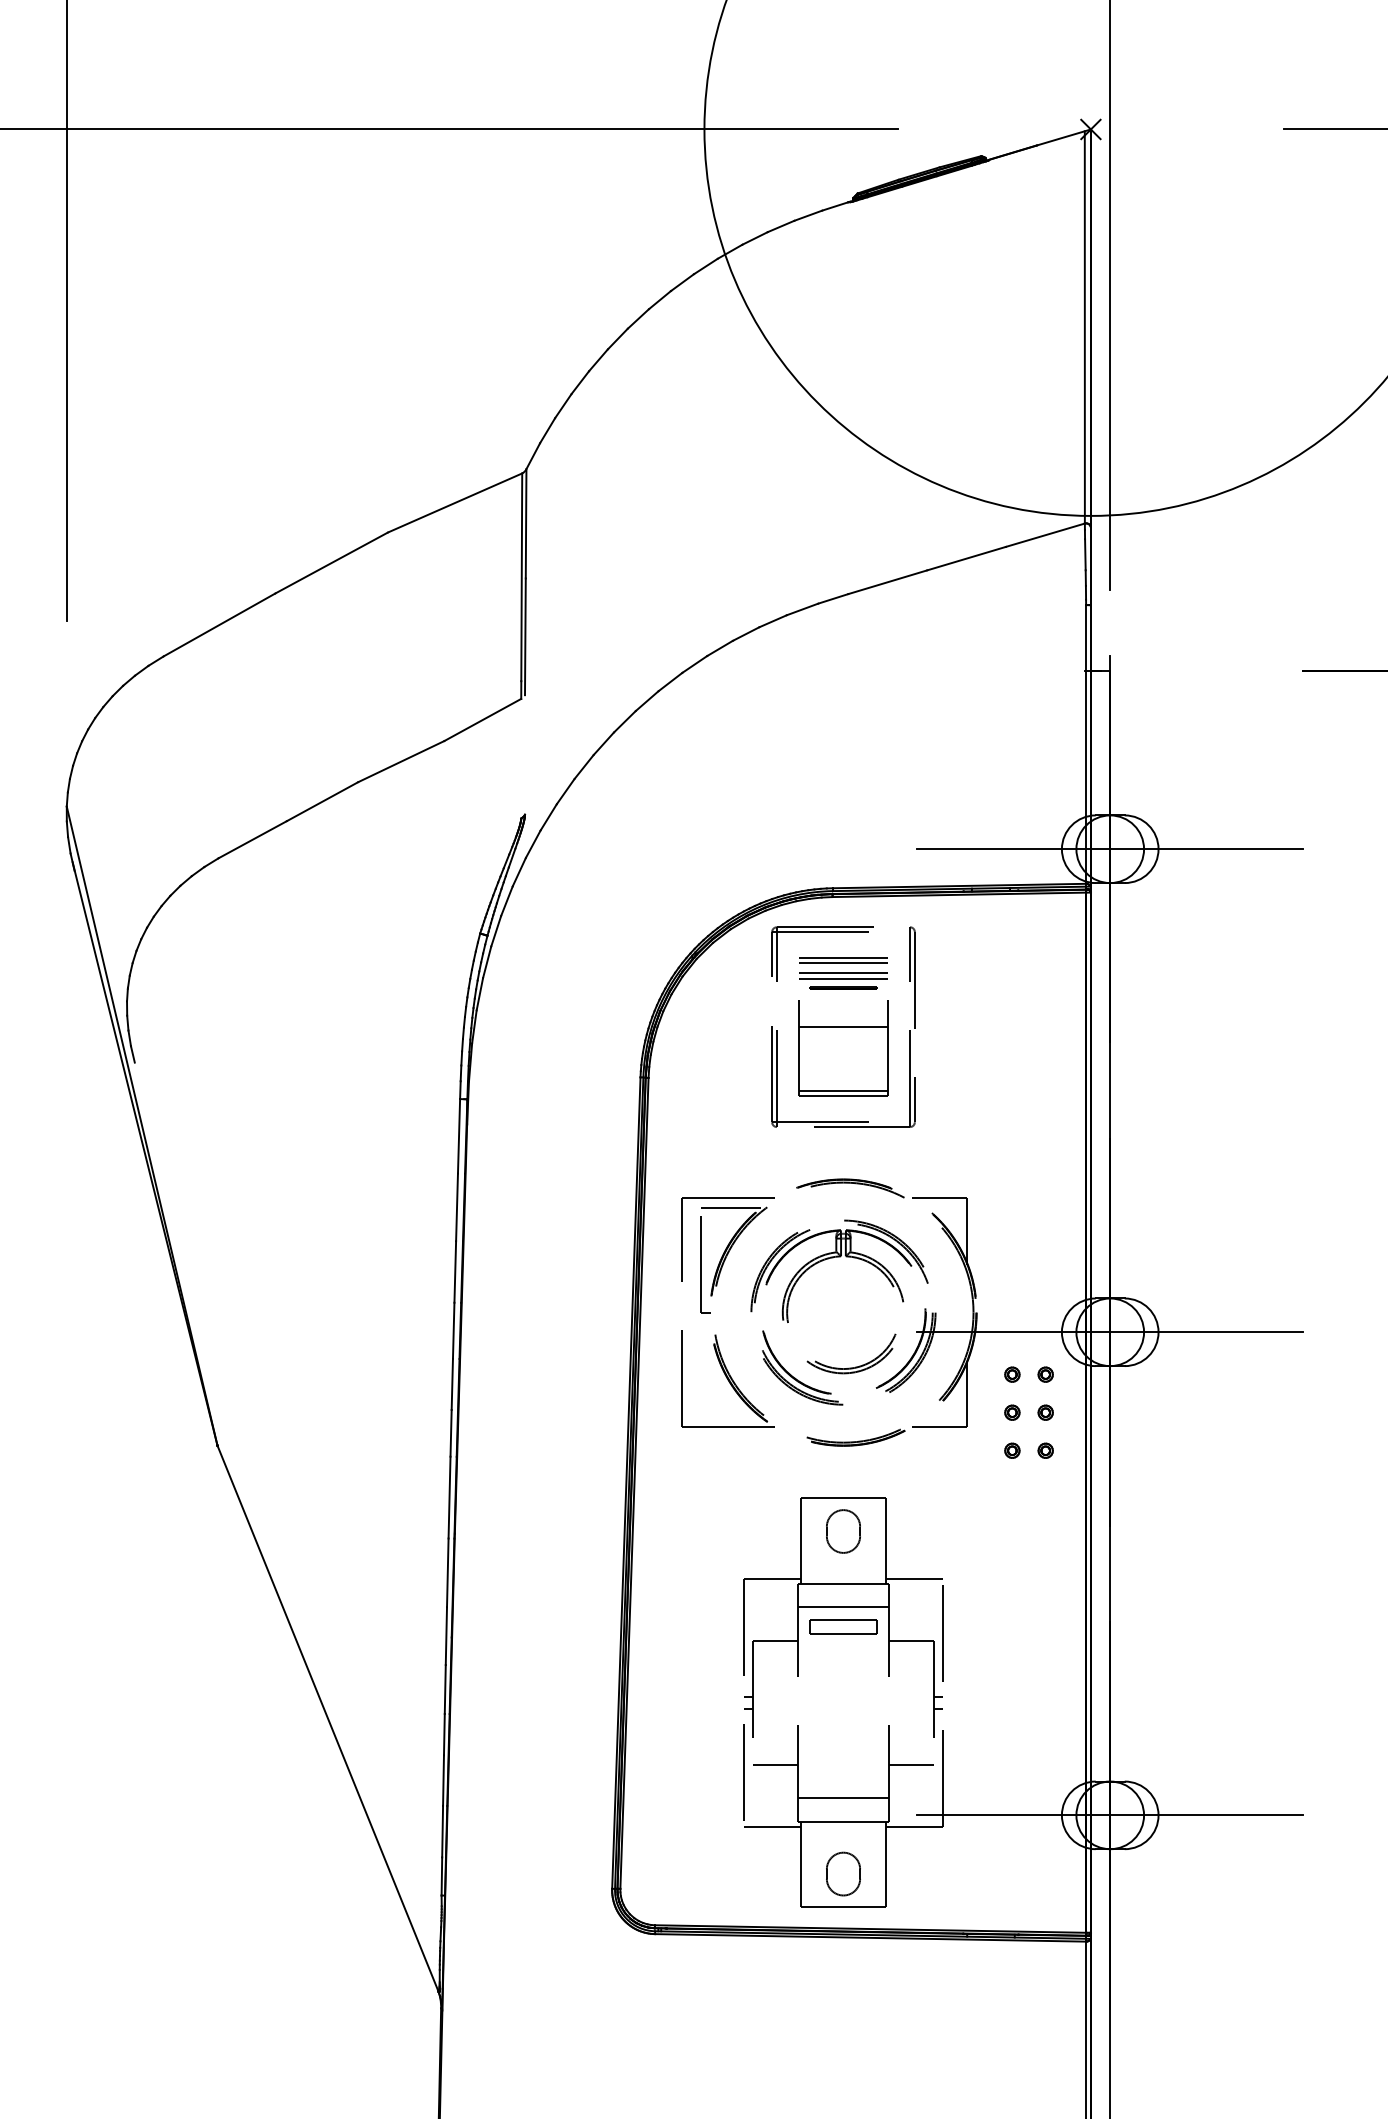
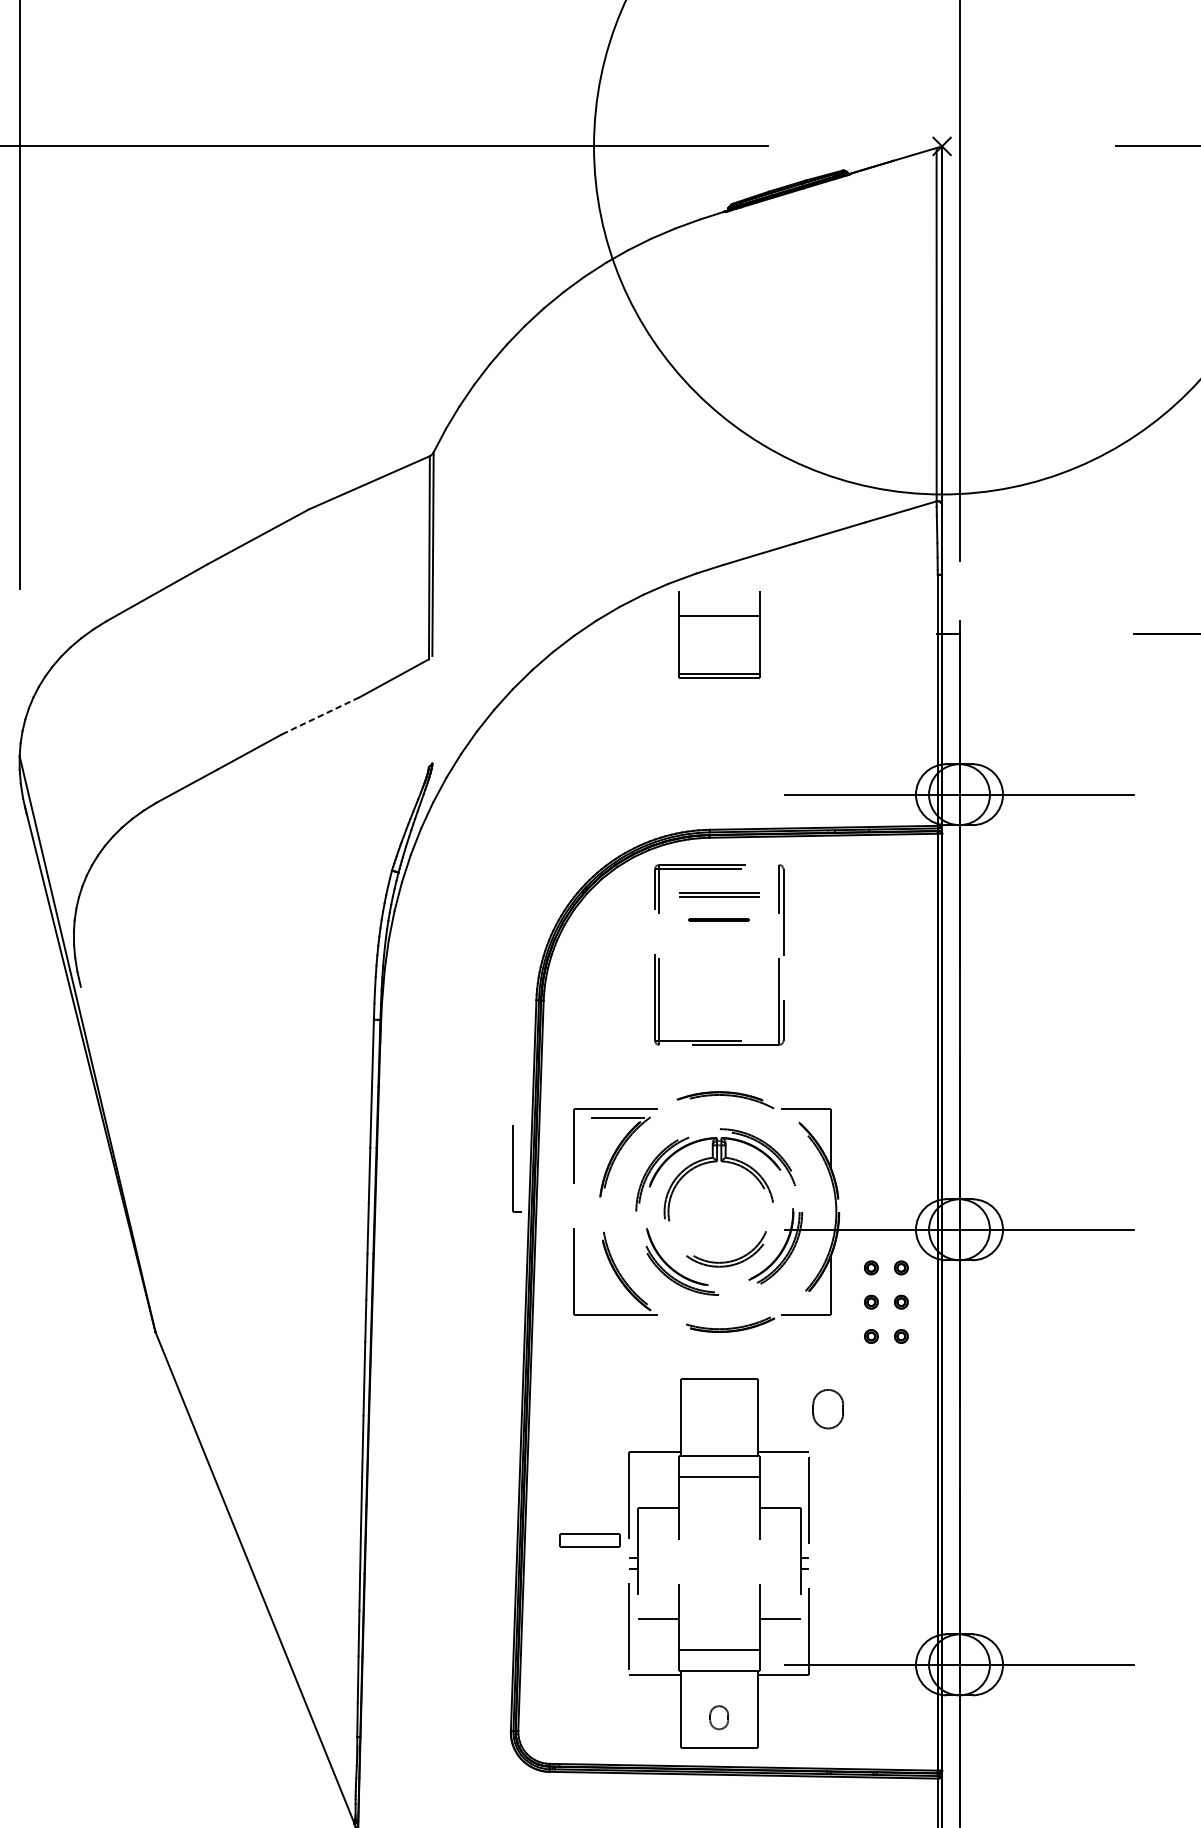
line: (401, 761) -> (321, 715), solid -> dashed
line: (843, 972) -> (719, 905), removed
line: (843, 979) -> (719, 912), removed
part: (843, 1048) -> (719, 635), moved
part: (705, 1264) -> (517, 1168), moved
part: (843, 1531) -> (828, 1409), moved
part: (843, 1626) -> (590, 1540), moved
part: (843, 1873) -> (719, 1717), size x0.6

